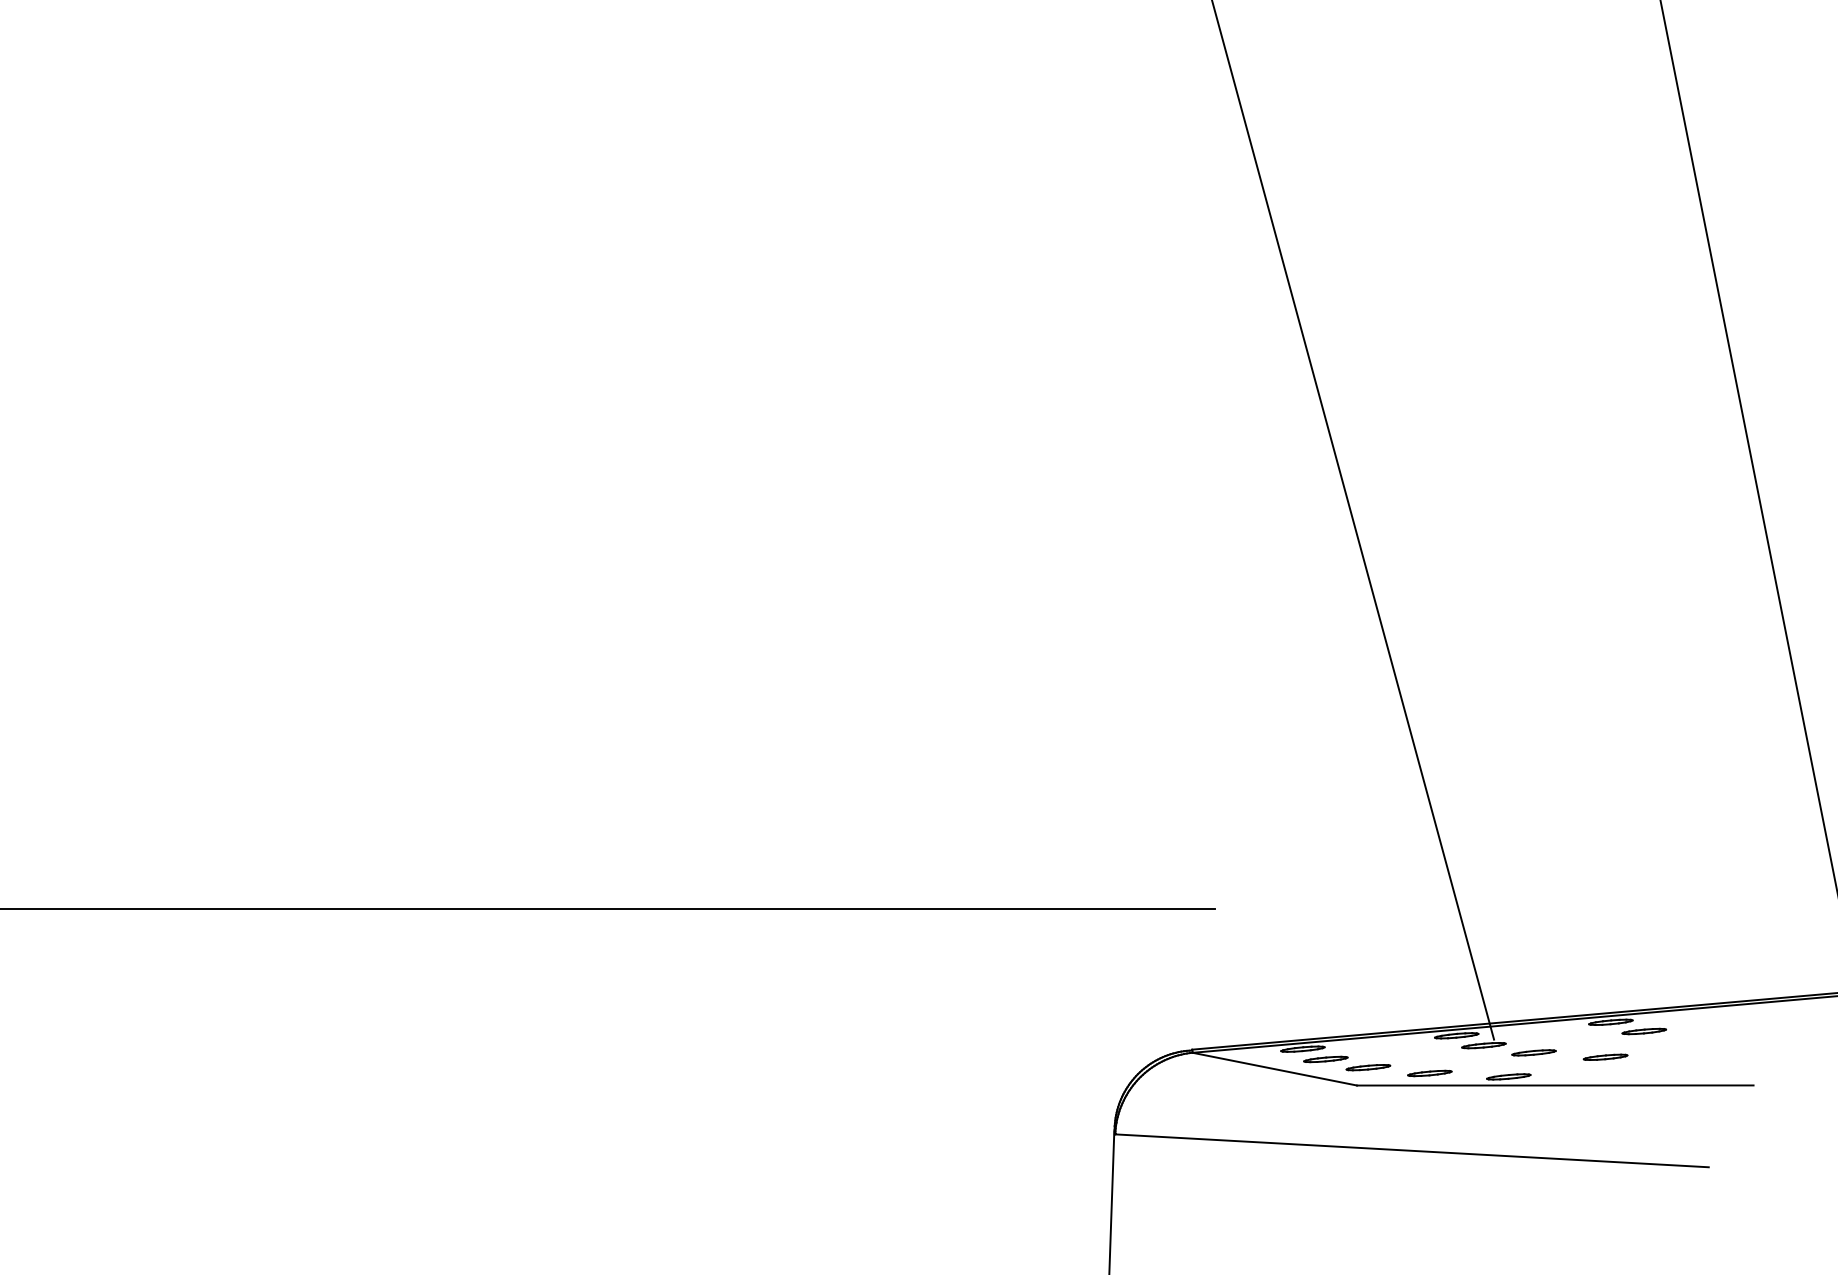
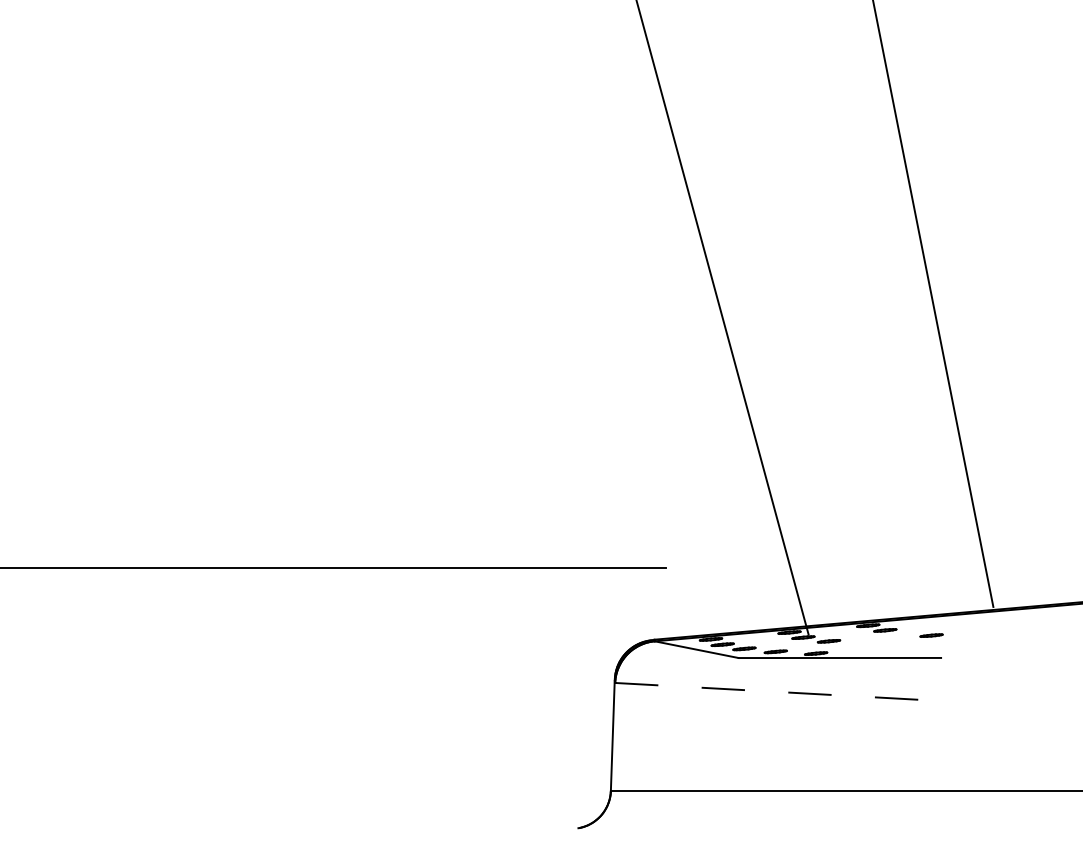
line: (1605, 1057) -> (931, 635), moved
line: (1411, 1151) -> (766, 691), solid -> dashed

